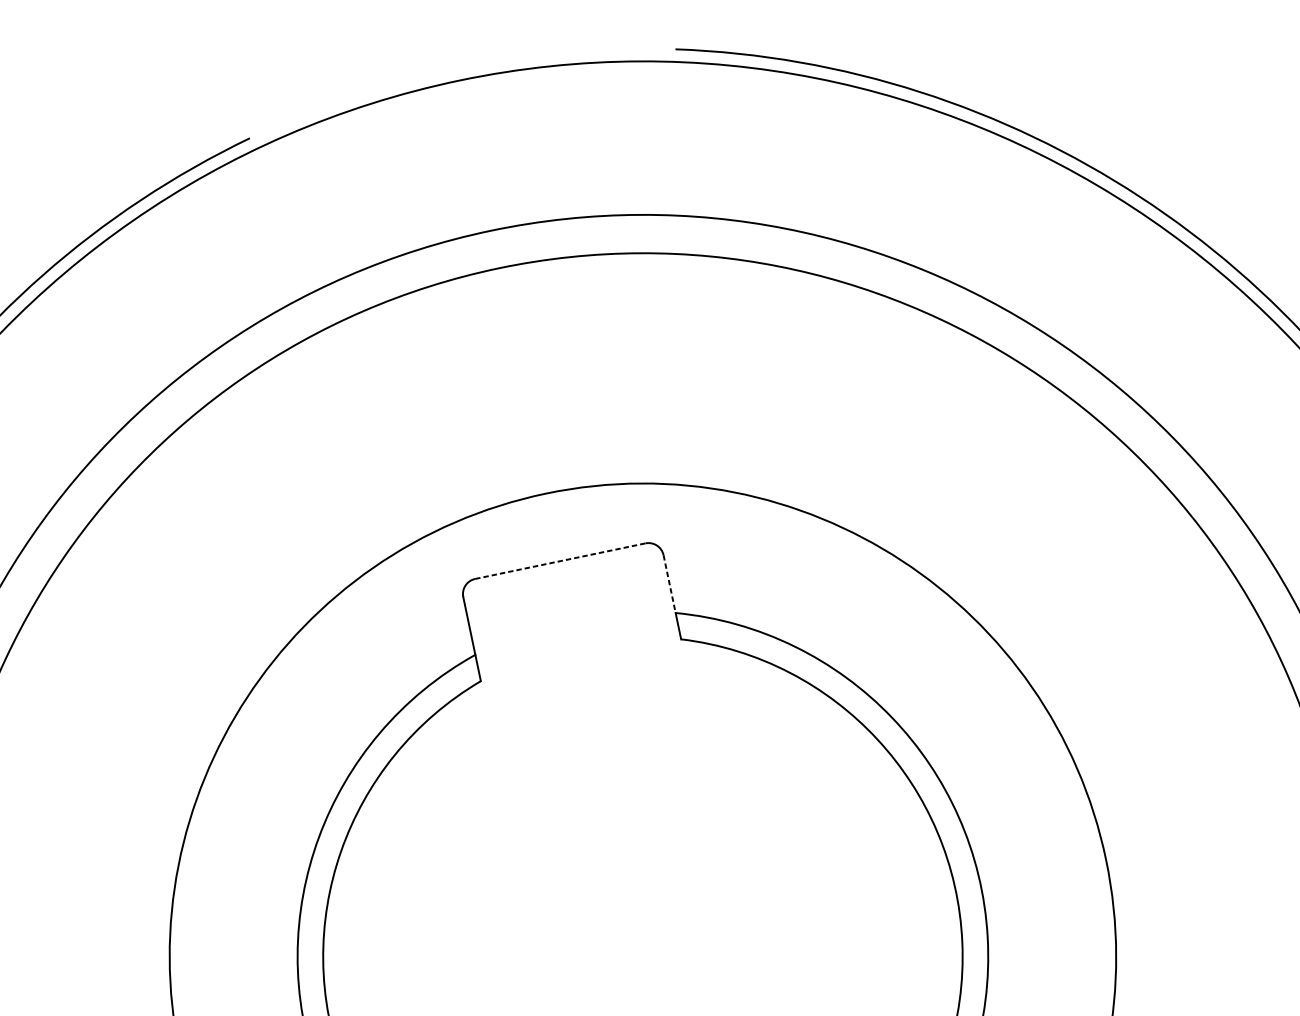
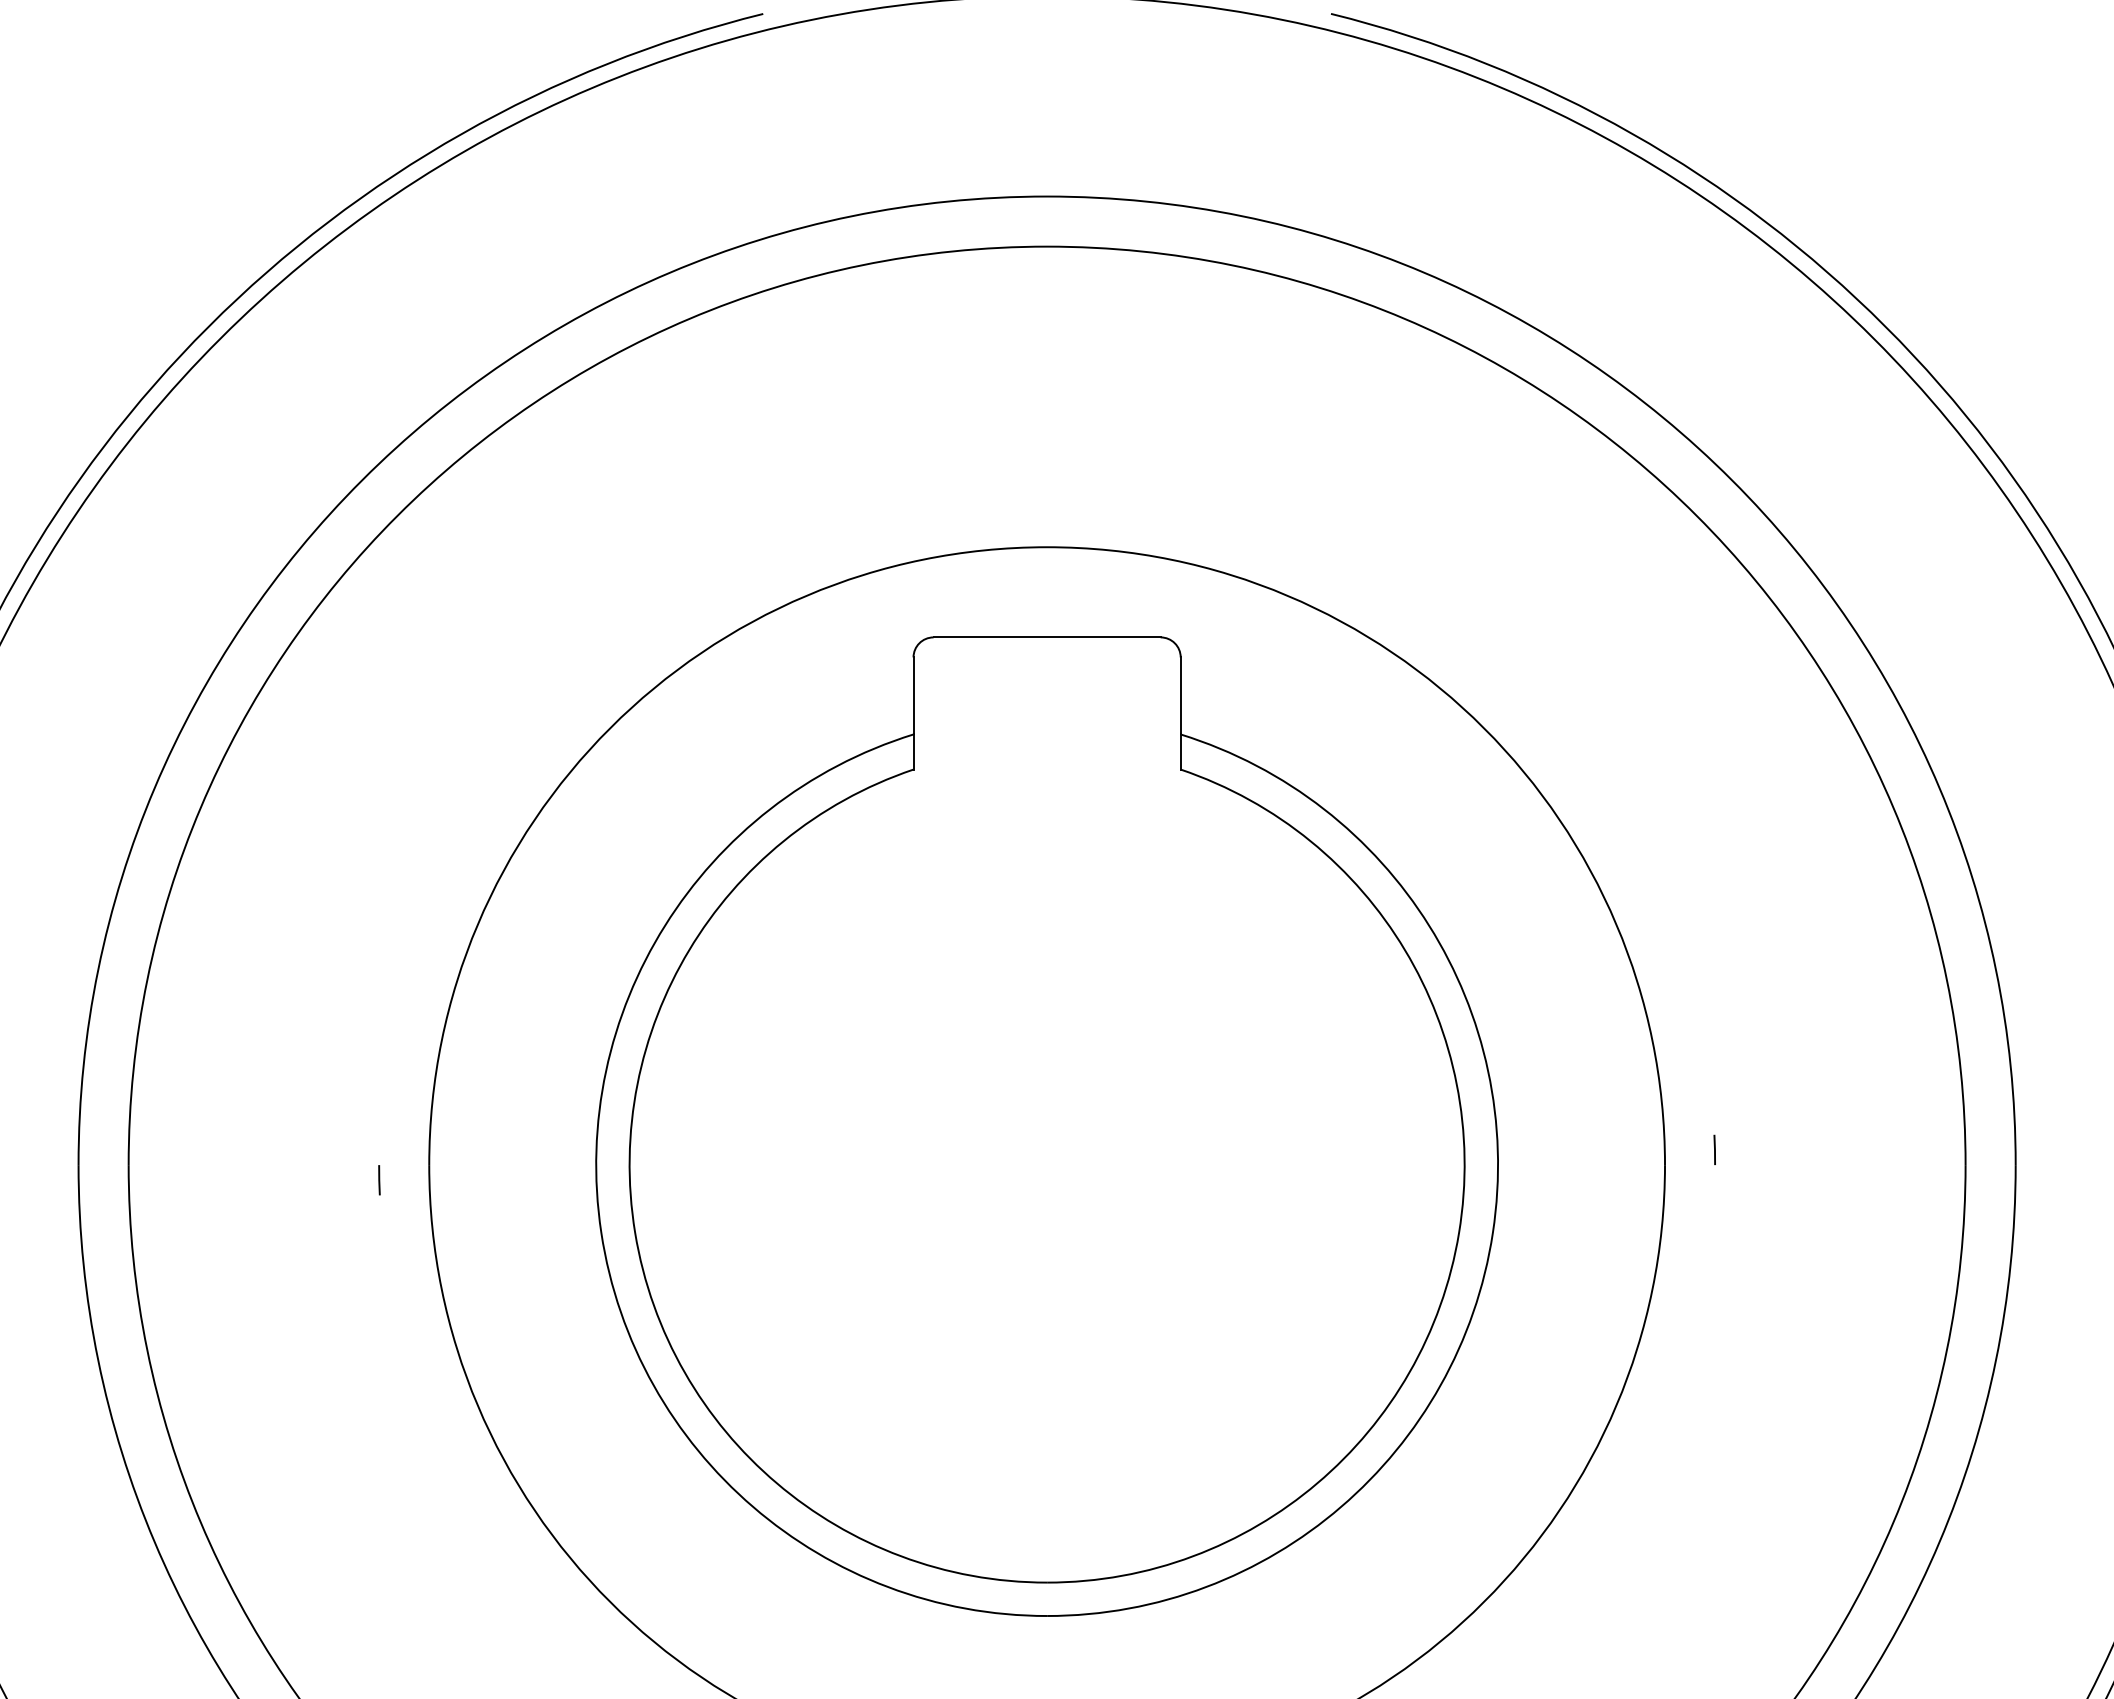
line: (560, 561) -> (1047, 637), dashed -> solid
line: (669, 583) -> (1180, 695), dashed -> solid
line: (1140, 840) -> (1714, 1149), added

